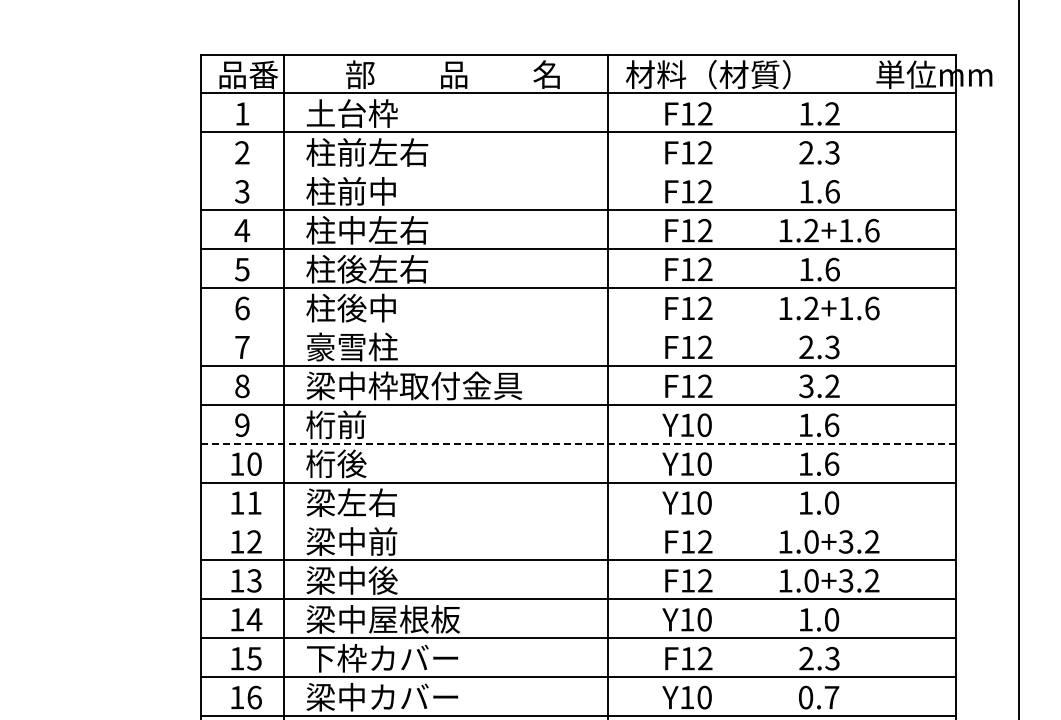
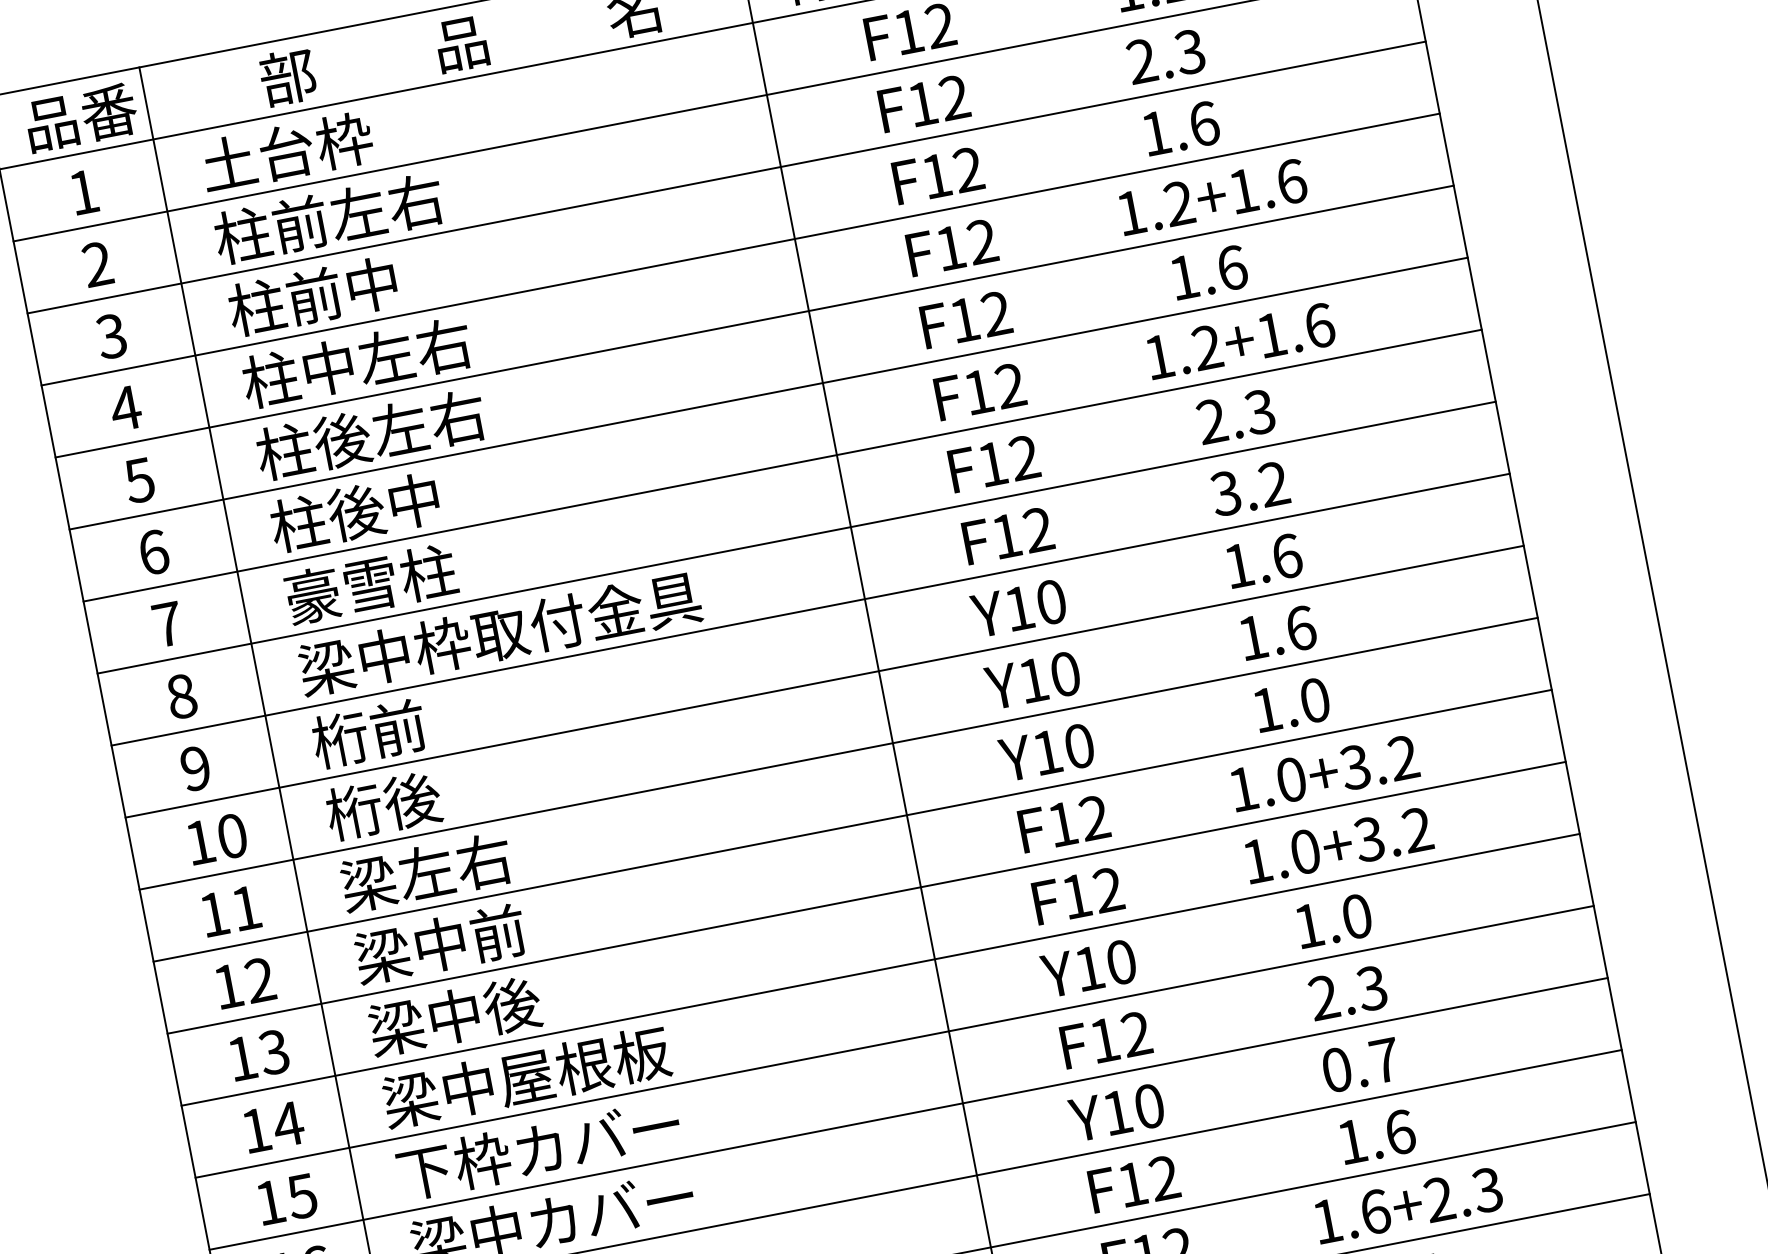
line: (578, 171) -> (726, 177), added
line: (578, 326) -> (782, 464), added
line: (578, 443) -> (824, 681), dashed -> solid
line: (578, 521) -> (852, 825), added

